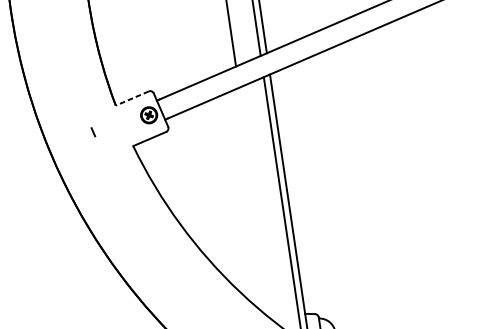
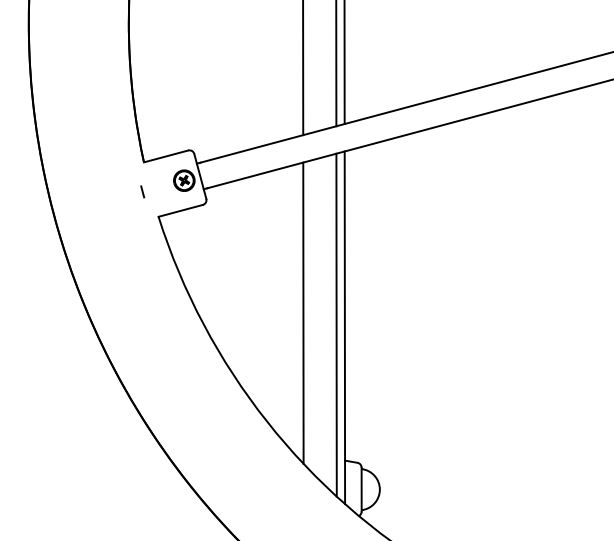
line: (132, 98) -> (166, 156), dashed -> solid
line: (93, 131) -> (142, 191), moved
line: (256, 203) -> (303, 312), added

